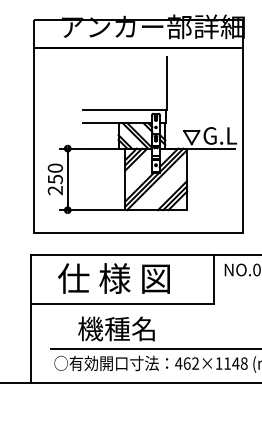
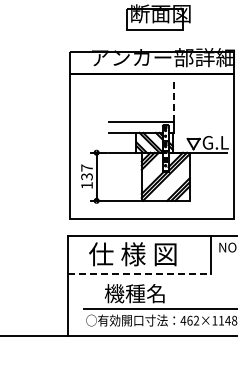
line: (167, 83) -> (174, 101), solid -> dashed
text: (54, 179) -> (86, 176), 250 -> 137
line: (122, 304) -> (139, 274), solid -> dashed

